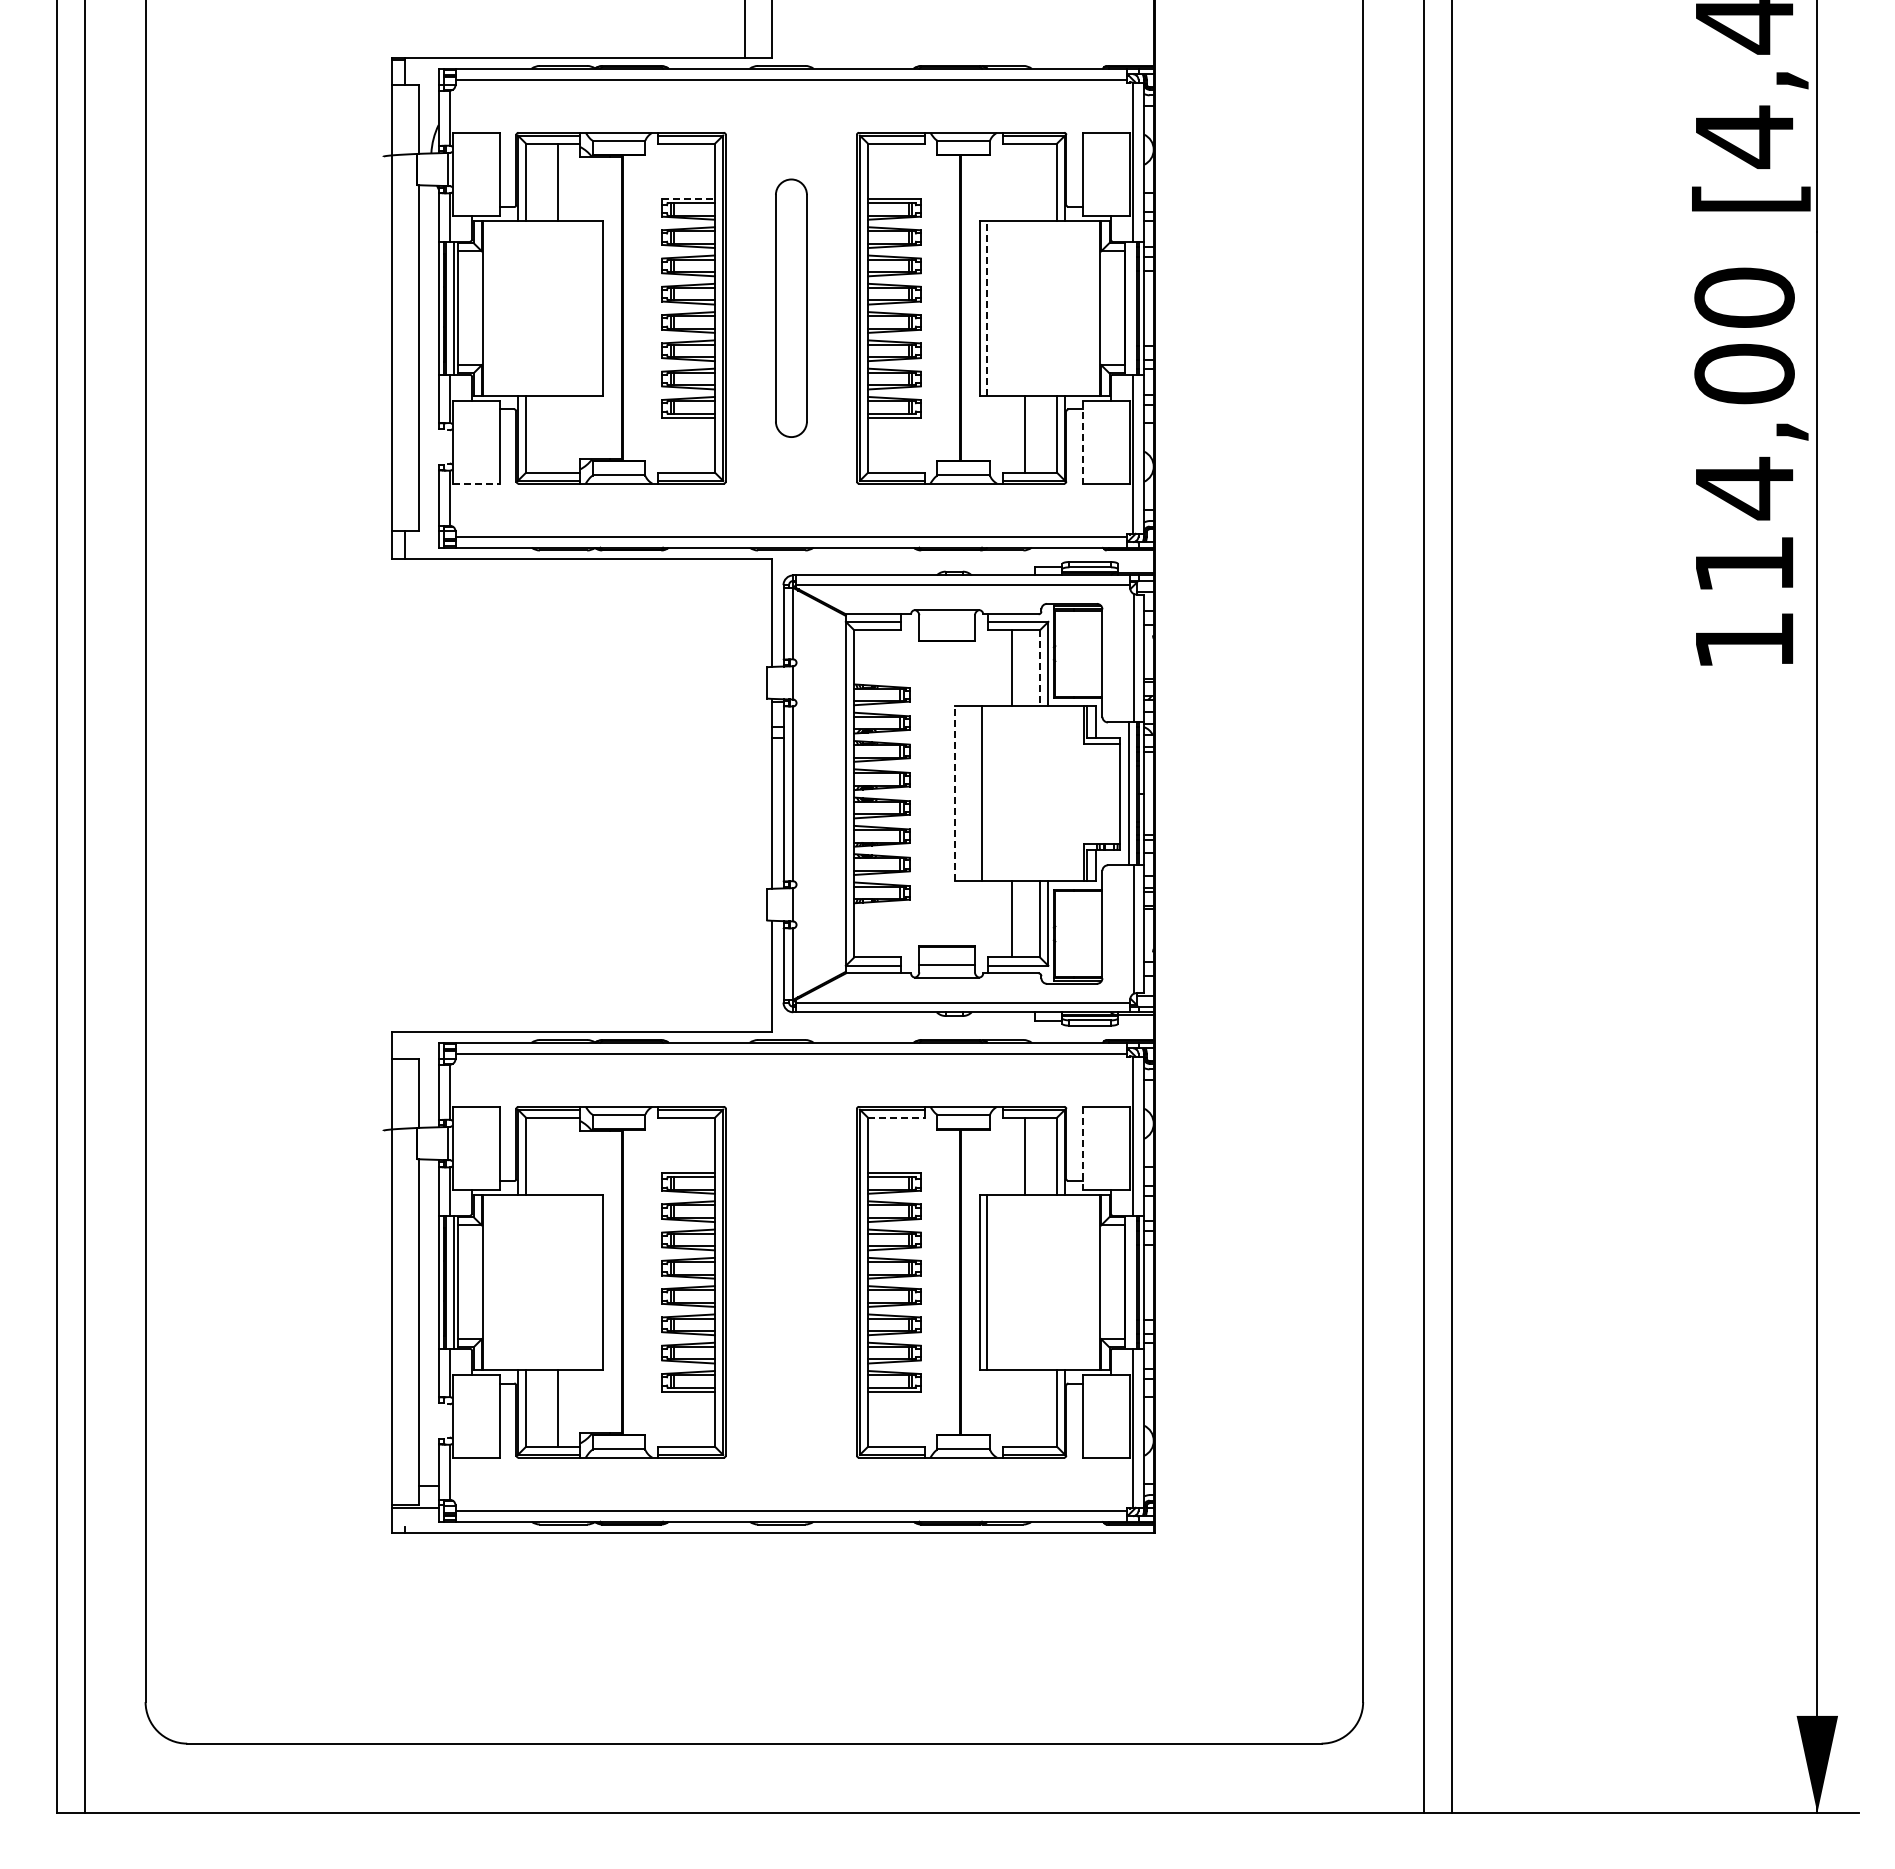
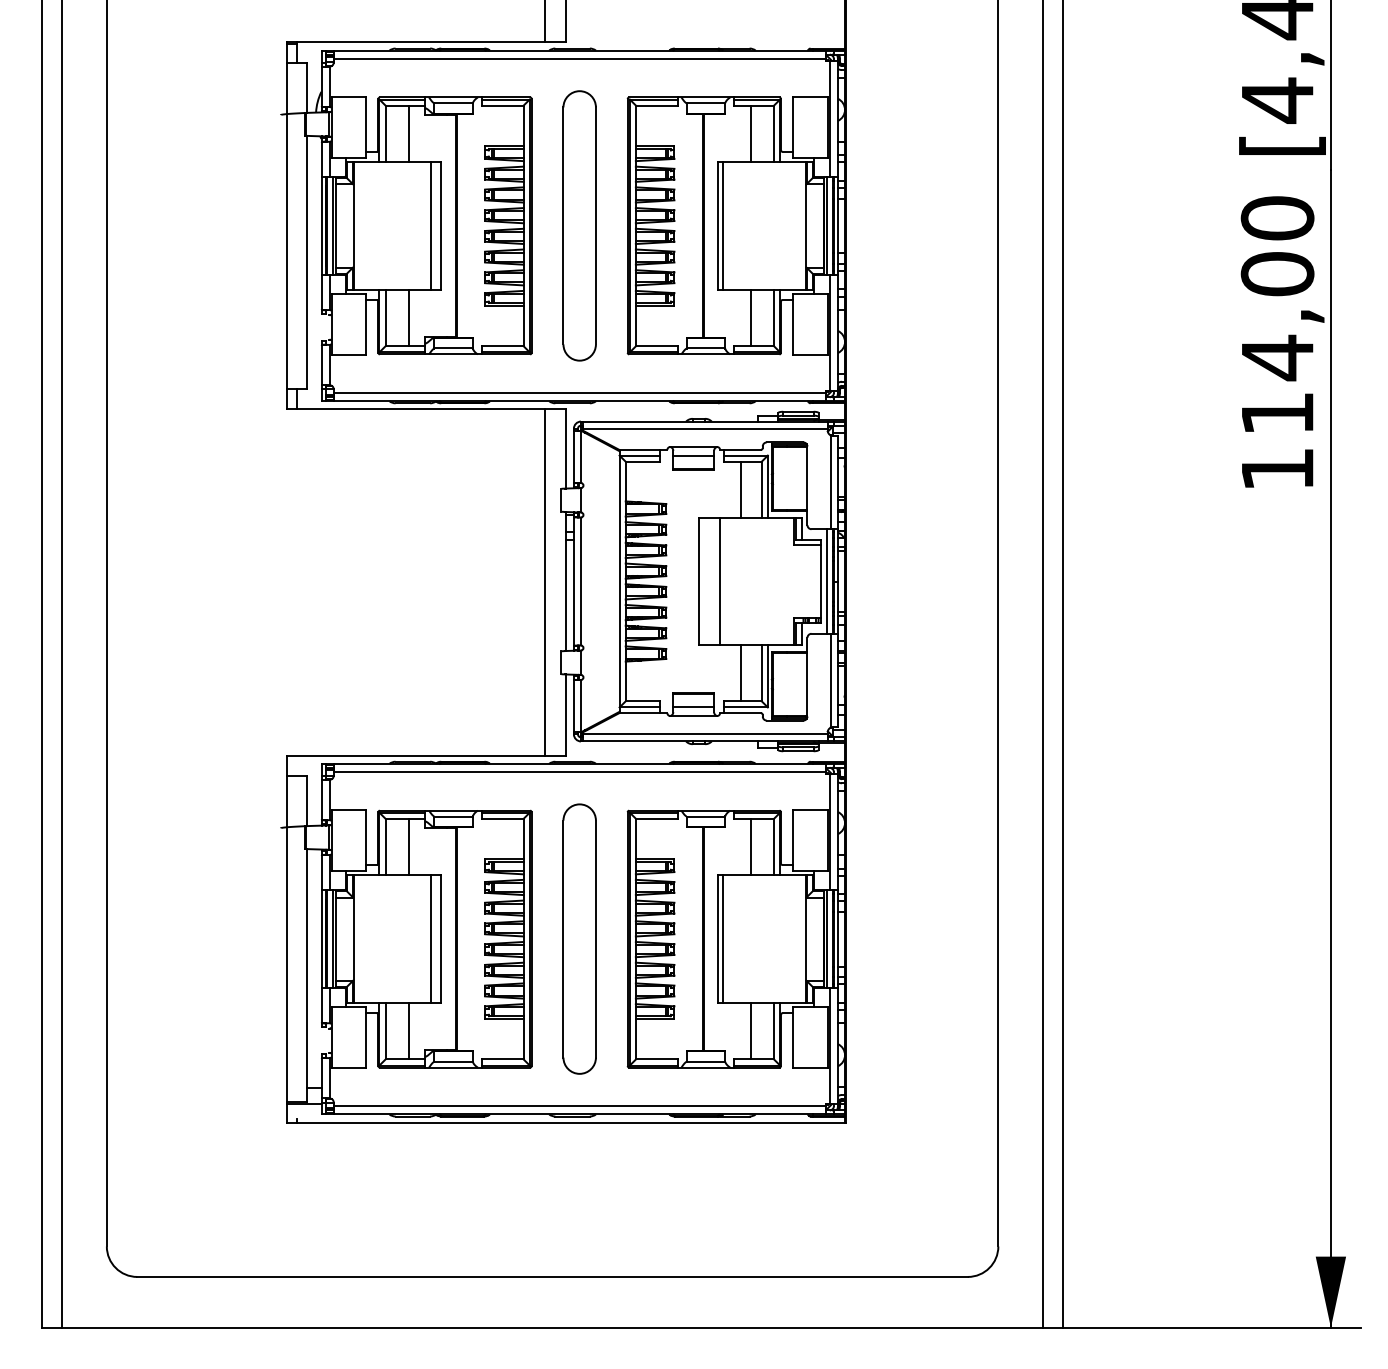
line: (1024, 181) -> (750, 133), added
line: (689, 198) -> (505, 145), dashed -> solid
line: (588, 307) -> (431, 225), added
line: (987, 307) -> (723, 225), dashed -> solid
line: (1128, 307) -> (826, 225), added
part: (791, 308) -> (579, 226), size x1.43
line: (558, 433) -> (409, 317), added
line: (1083, 442) -> (793, 324), dashed -> solid
line: (476, 483) -> (349, 354), dashed -> solid
line: (946, 622) -> (693, 456), added
line: (1040, 668) -> (762, 489), dashed -> solid
line: (954, 793) -> (699, 581), dashed -> solid
line: (744, 794) -> (545, 581), added
line: (897, 1117) -> (657, 818), dashed -> solid
line: (1083, 1148) -> (793, 841), dashed -> solid
line: (558, 1155) -> (409, 846), added
line: (588, 1281) -> (431, 938), added
line: (1128, 1281) -> (826, 938), added
part: (791, 1282) -> (579, 939), added
line: (1024, 1407) -> (750, 1030), added

